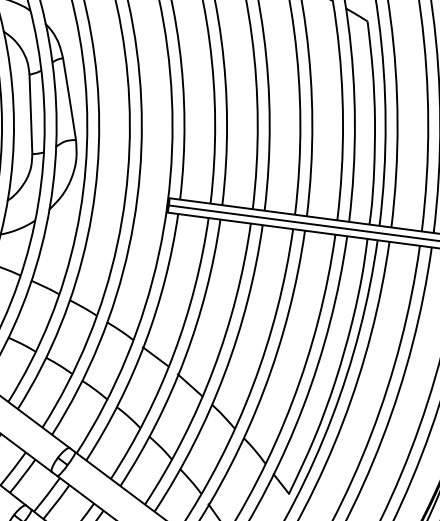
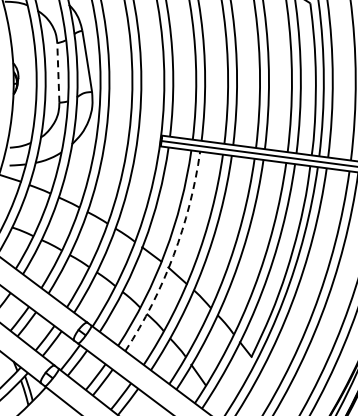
line: (31, 113) -> (58, 72), solid -> dashed
arc: (184, 358) -> (173, 255), solid -> dashed

